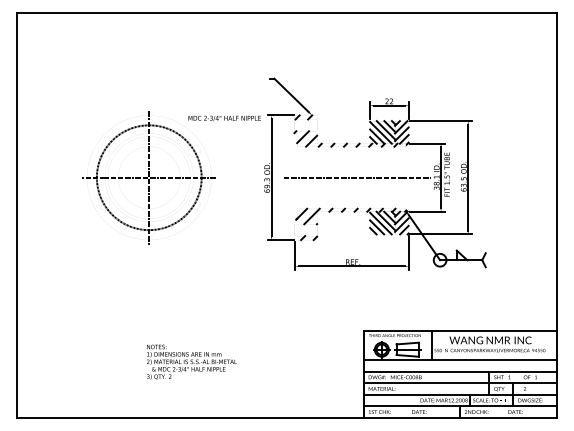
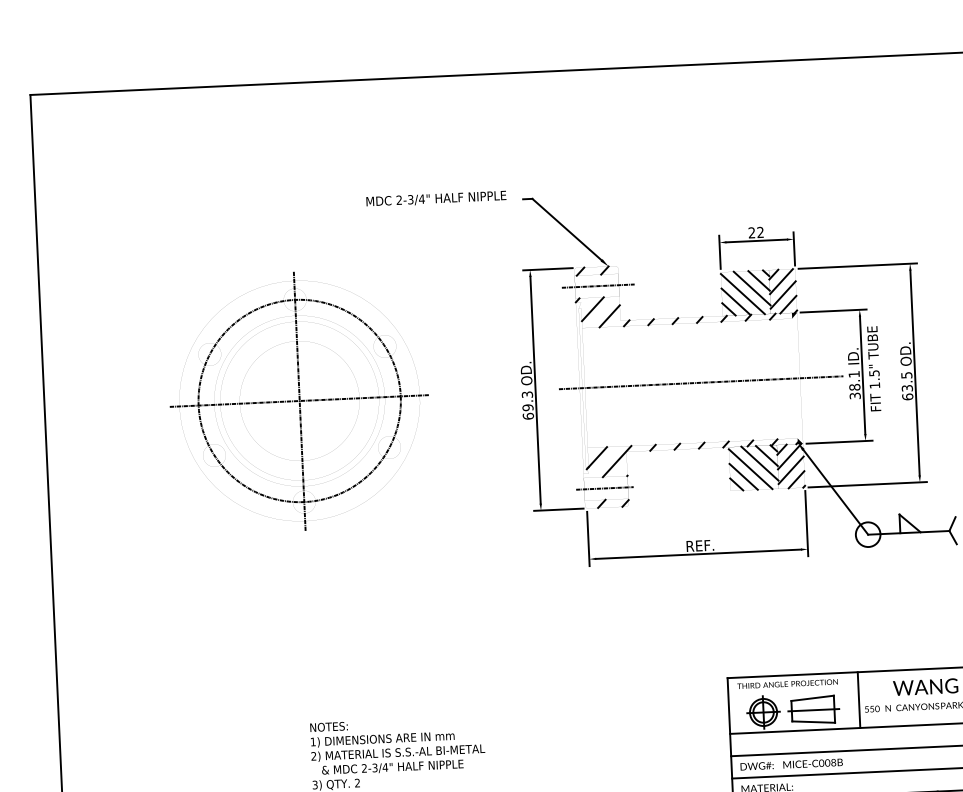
text: (224, 118) -> (435, 199), moved
line: (306, 125) -> (598, 286), added
line: (304, 230) -> (603, 489), added

